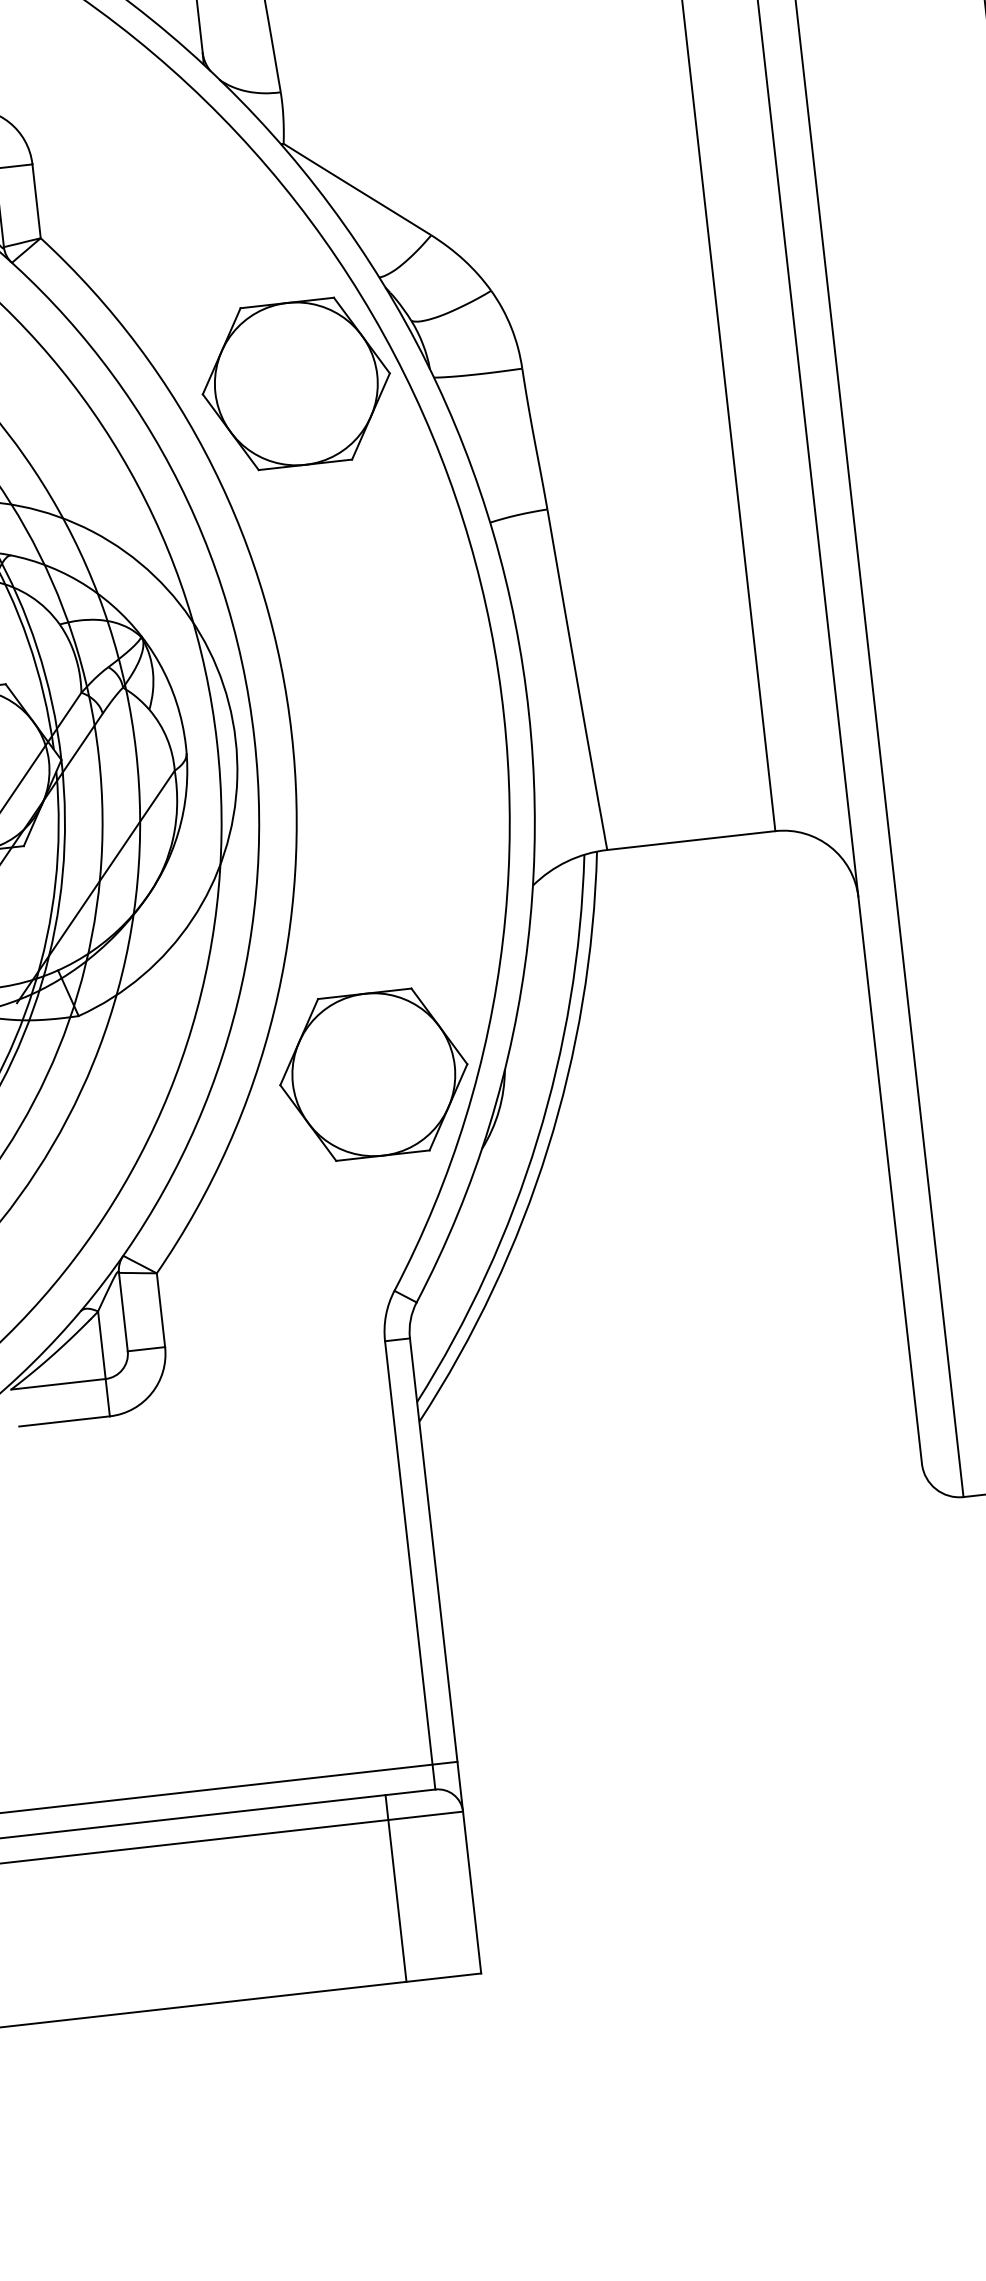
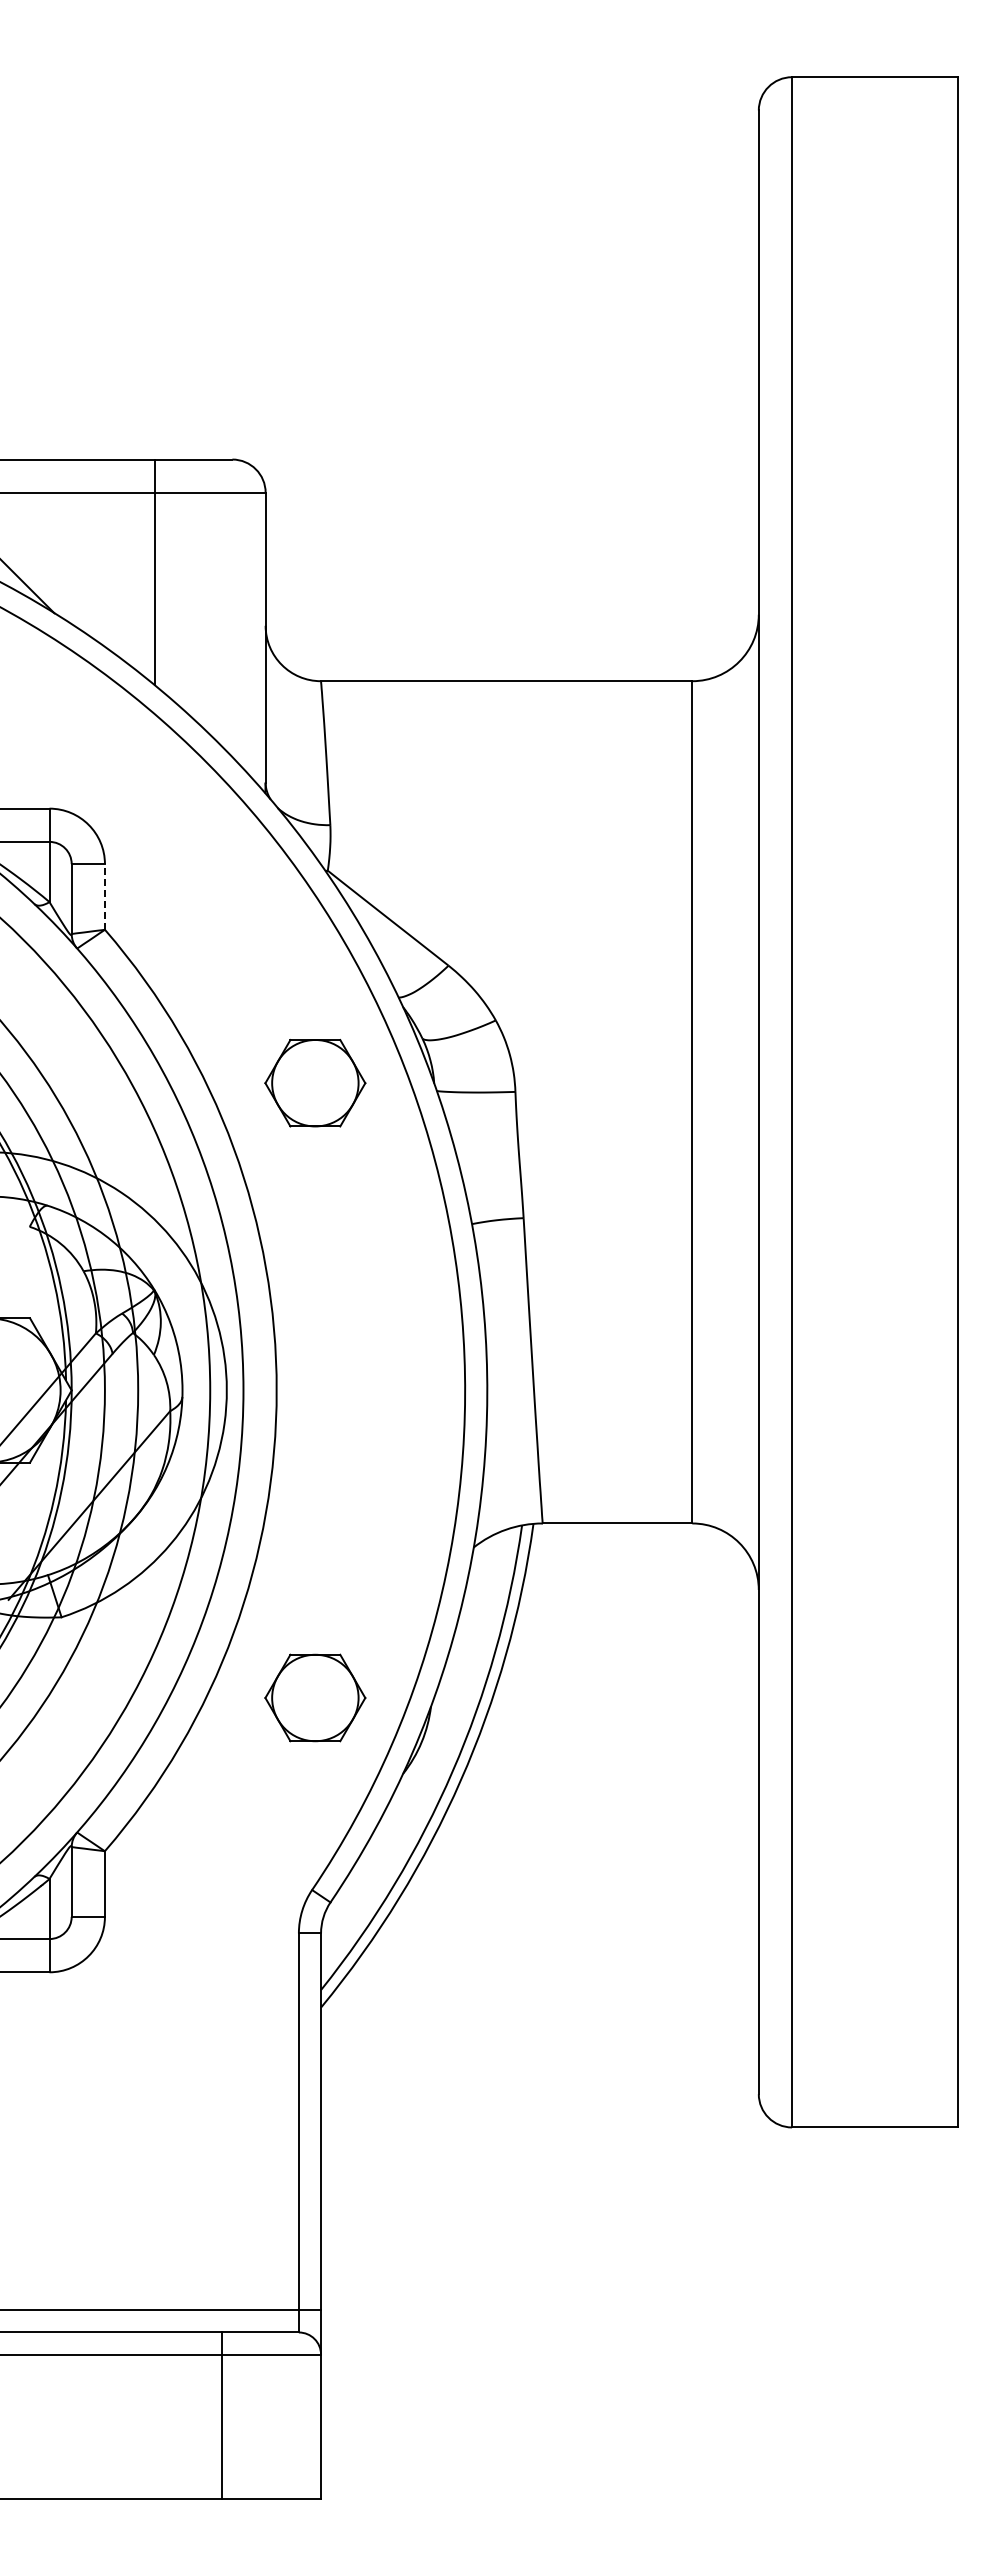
line: (36, 200) -> (104, 896), solid -> dashed
part: (296, 384) -> (315, 1083), size x0.6
part: (374, 1074) -> (315, 1697), size x0.6
line: (395, 1888) -> (221, 2415), moved

